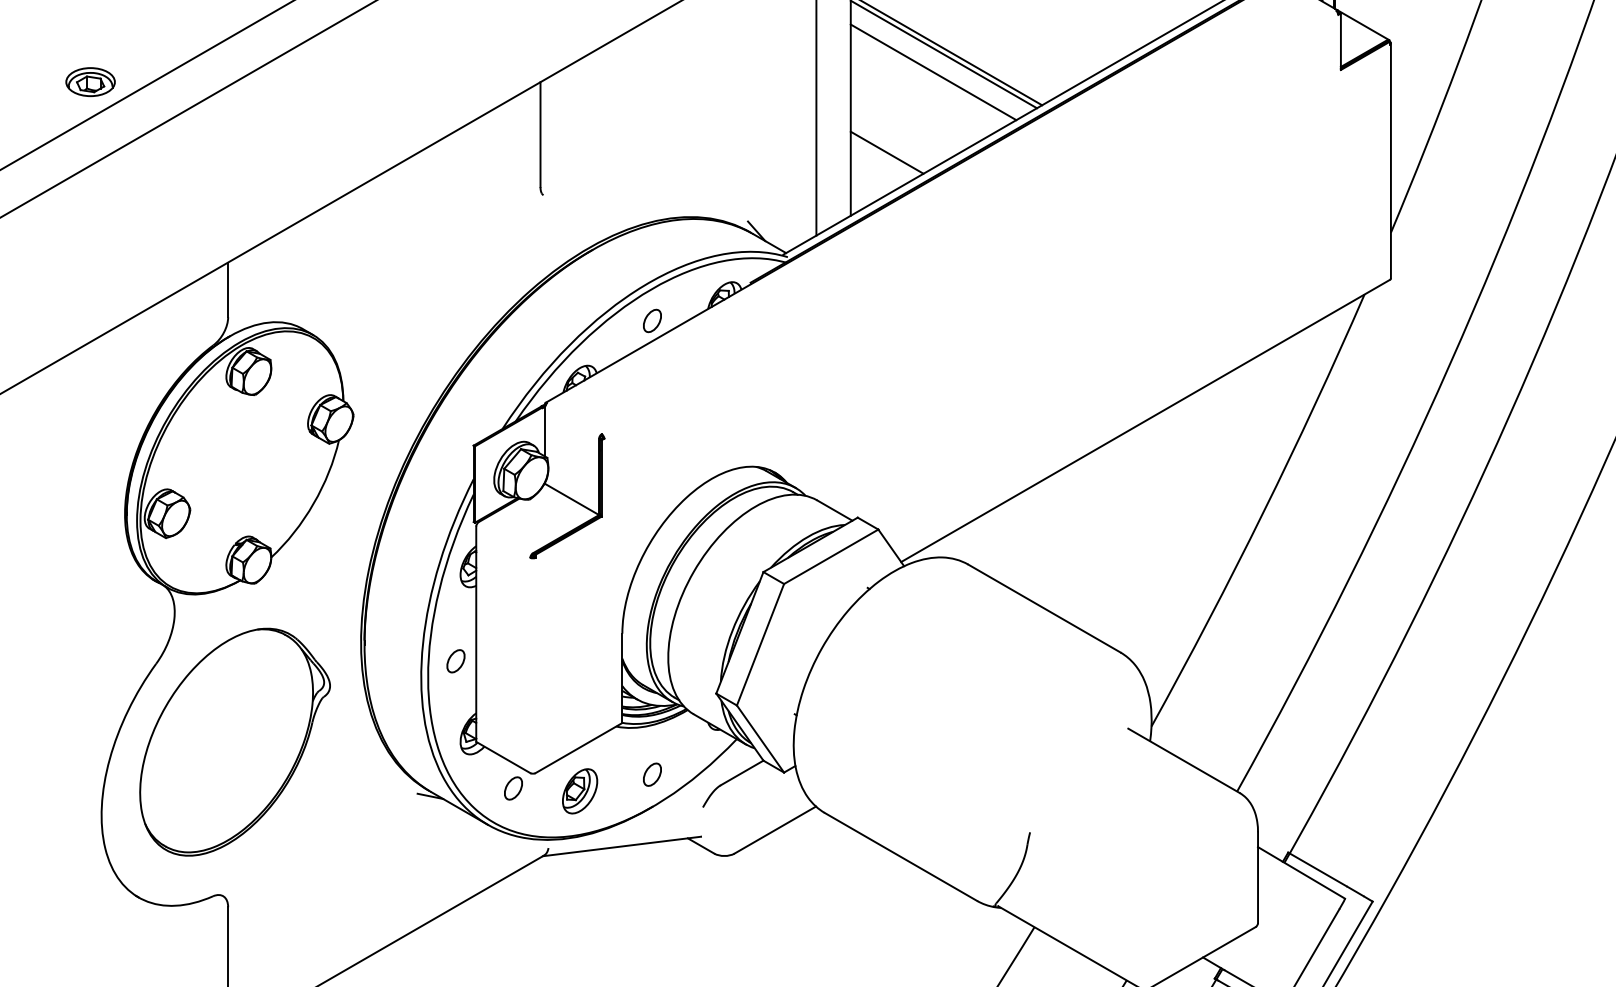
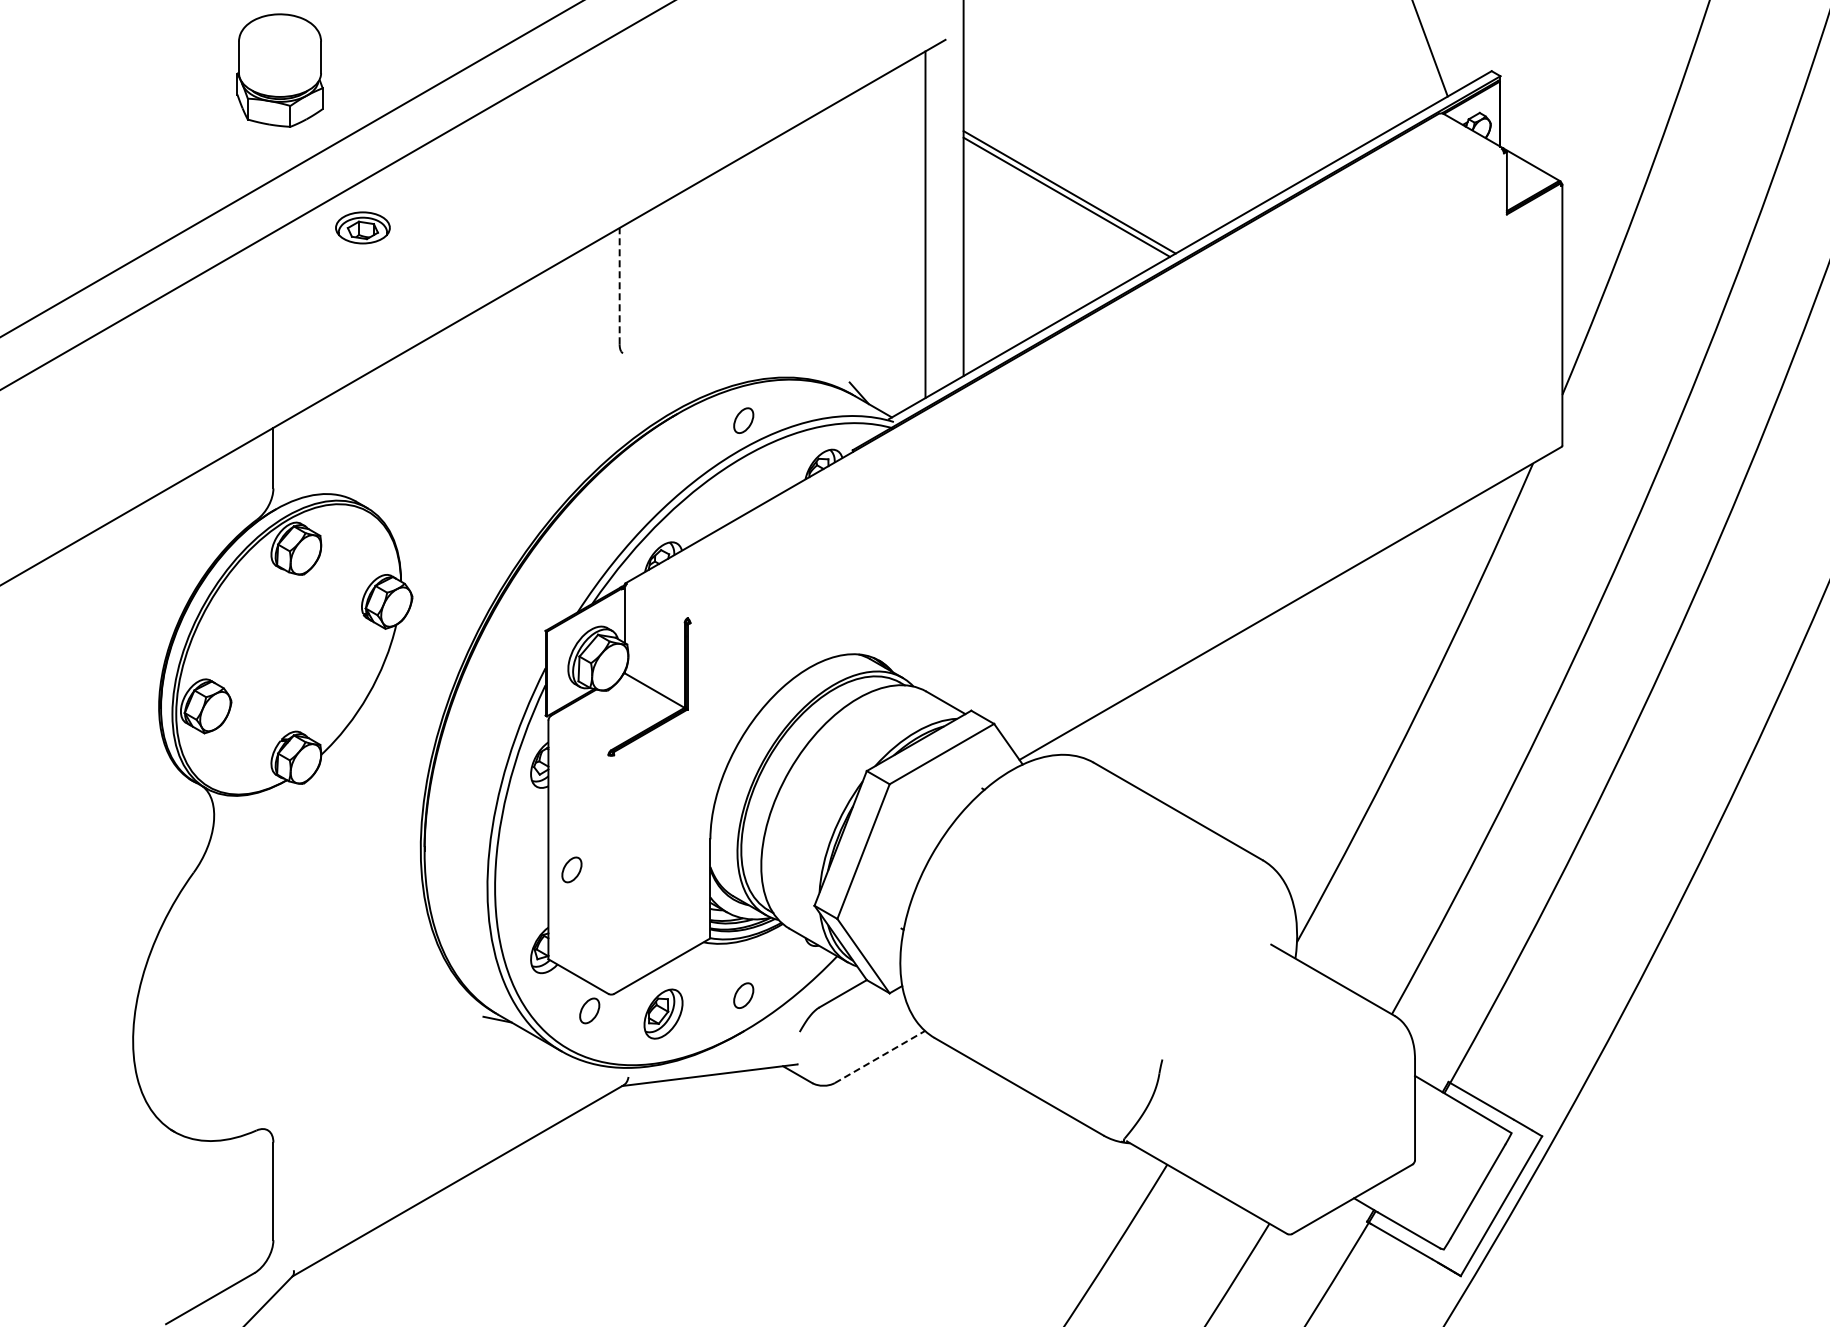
line: (933, 72) -> (1055, 217), removed
part: (90, 81) -> (362, 227), moved
line: (540, 134) -> (619, 285), solid -> dashed
line: (886, 152) -> (1003, 305), removed
part: (652, 320) -> (743, 420), moved
part: (455, 660) -> (571, 869), moved
part: (235, 742) -> (281, 959), removed
line: (775, 829) -> (880, 1056), solid -> dashed

